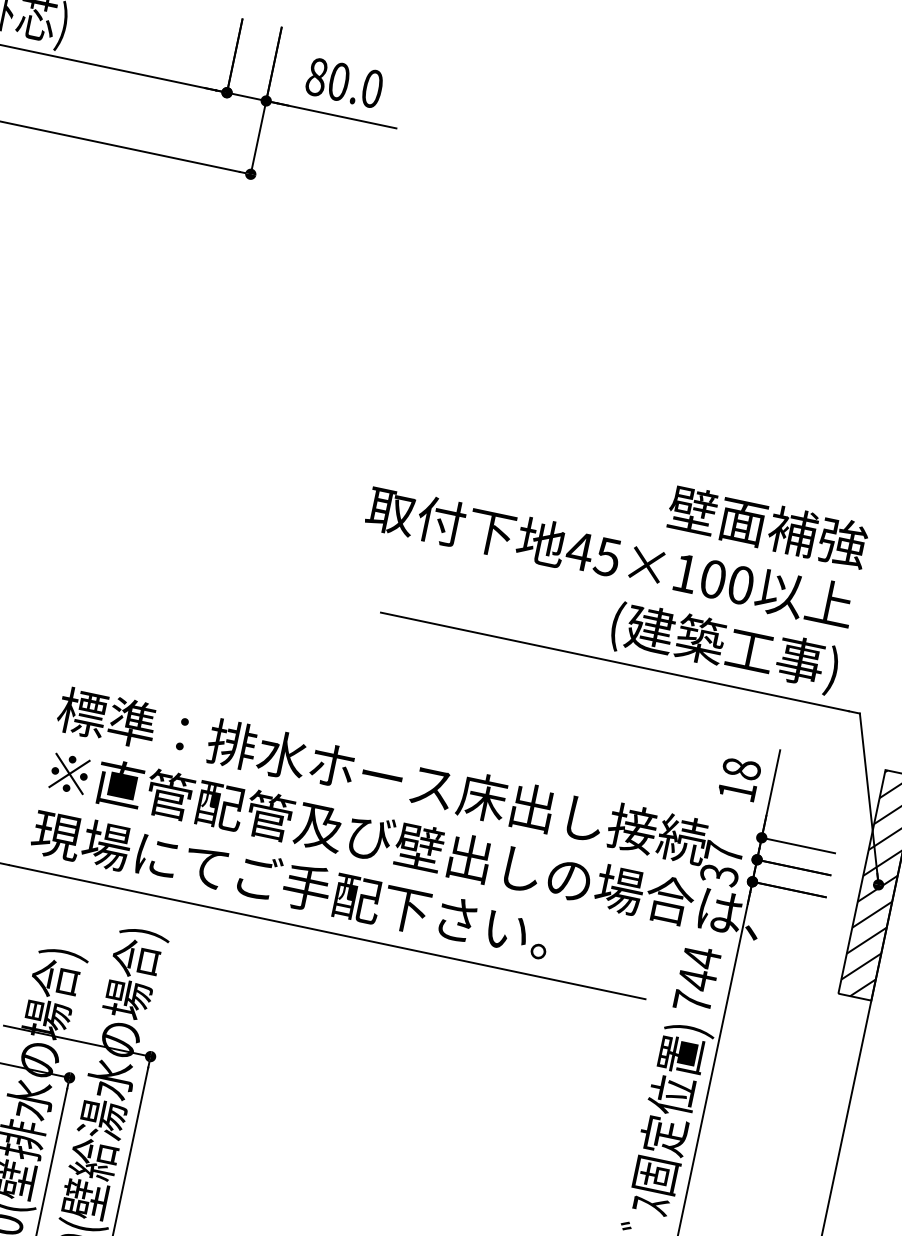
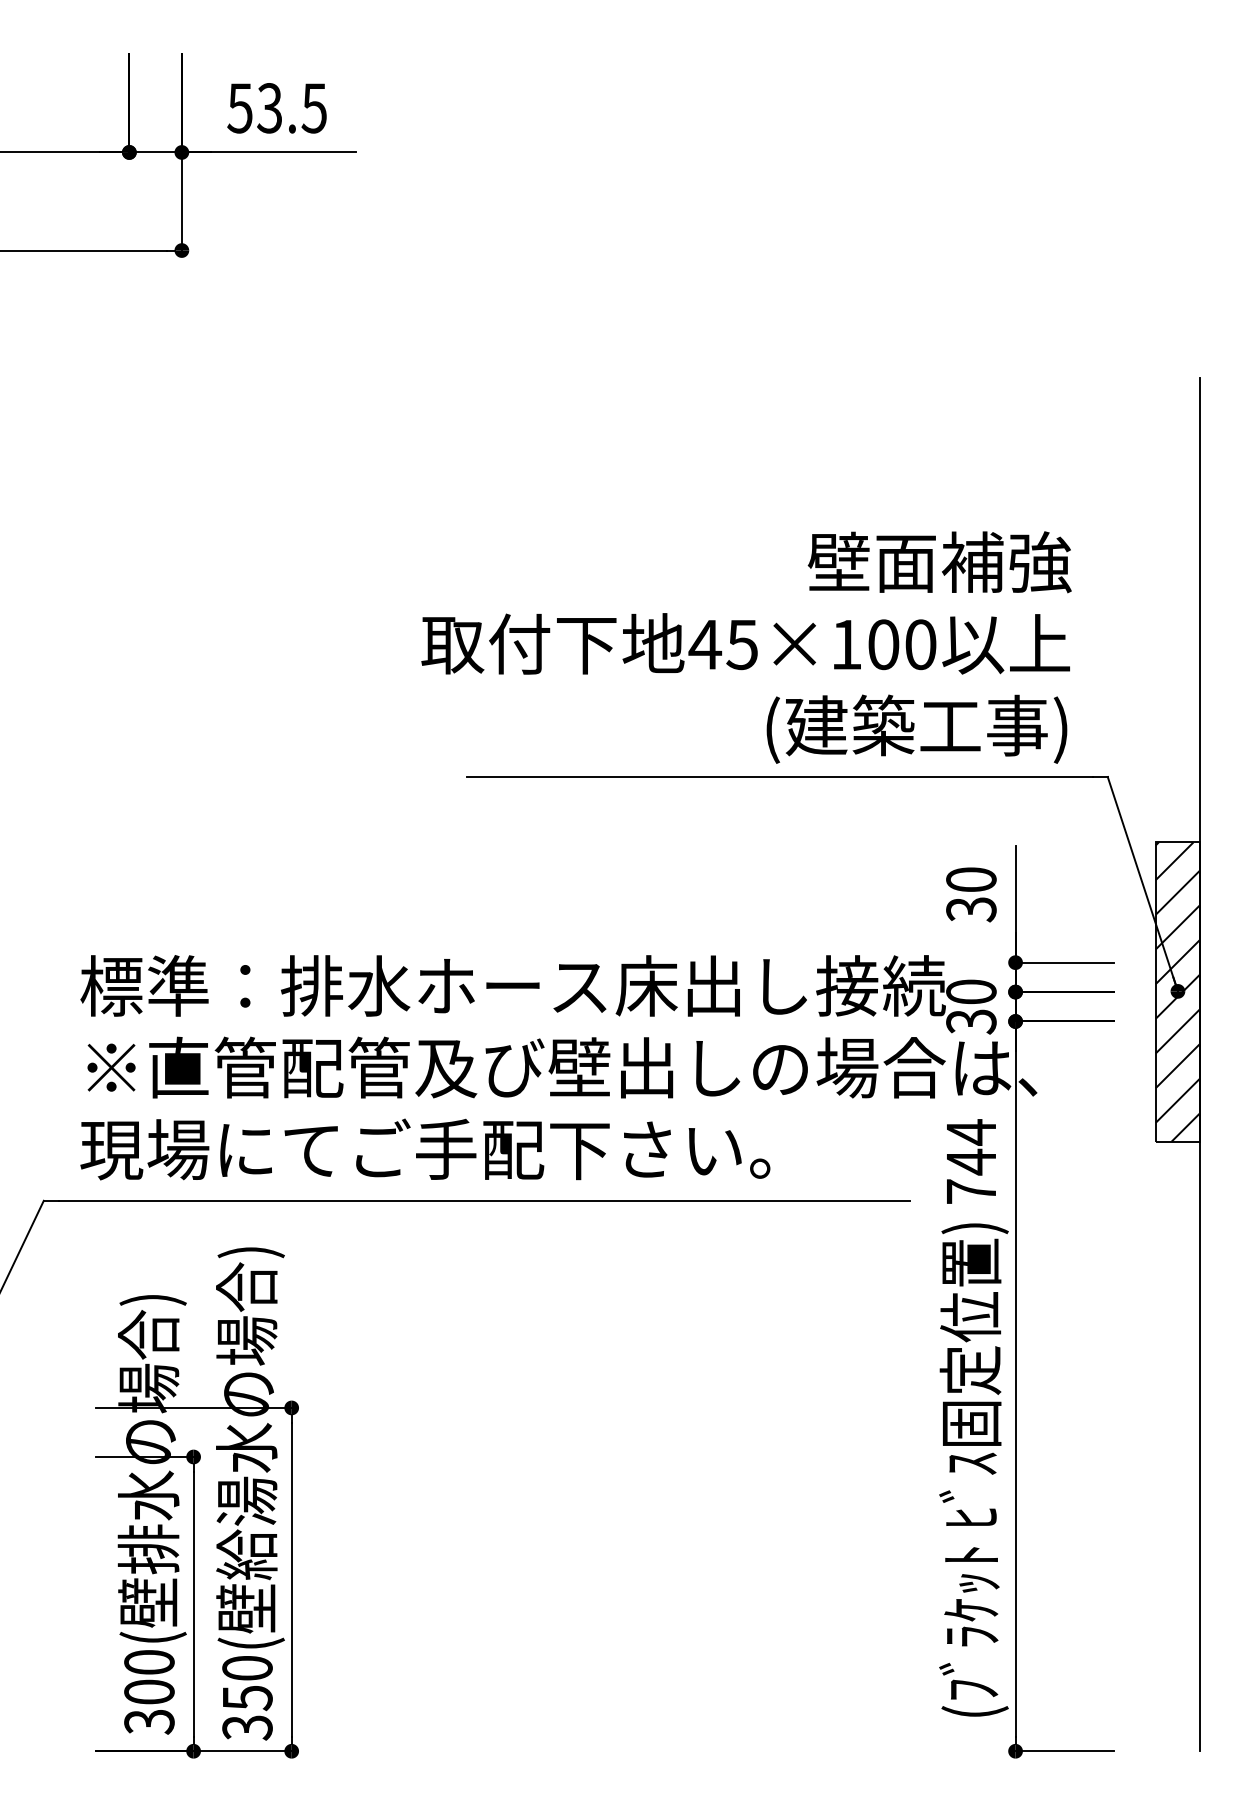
text: (343, 83) -> (276, 108), 80.0 -> 53.5
text: (739, 779) -> (971, 894), 18 -> 30
text: (724, 852) -> (971, 991), 37 -> 30

